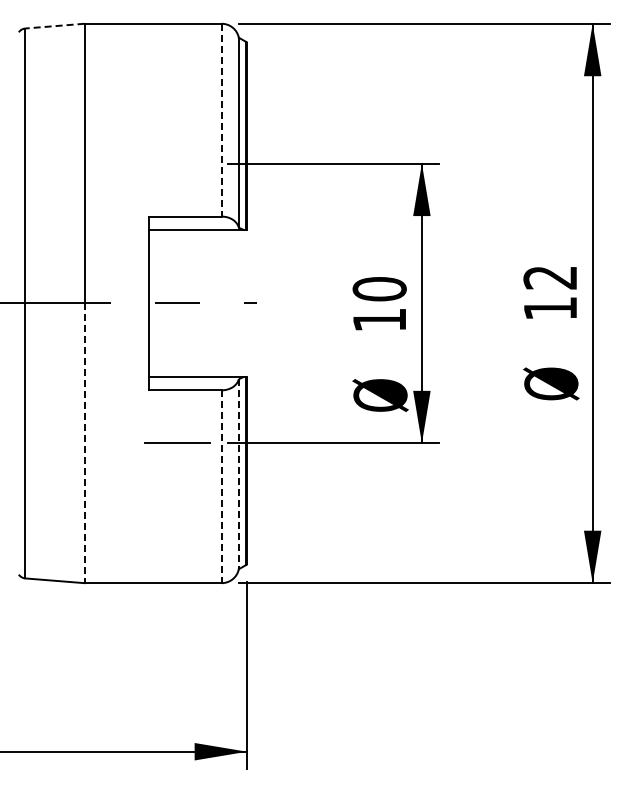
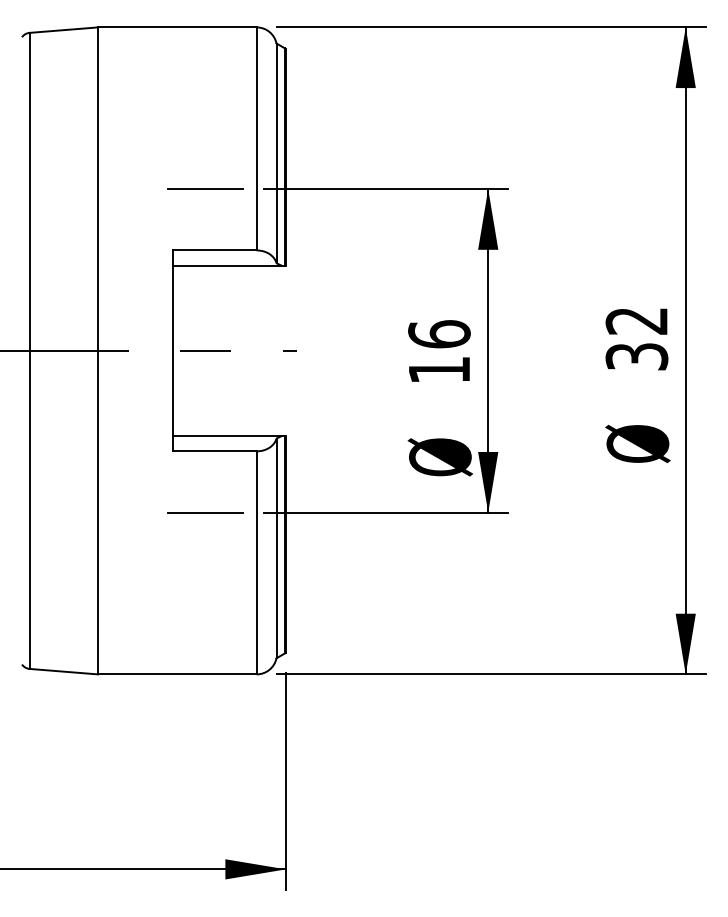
line: (54, 26) -> (63, 30), dashed -> solid
line: (221, 120) -> (256, 139), dashed -> solid
line: (177, 163) -> (205, 189), added
text: (379, 288) -> (439, 333), 10 -> 16
text: (550, 308) -> (636, 356), 12 -> 32
line: (84, 443) -> (97, 512), dashed -> solid
line: (238, 474) -> (276, 548), dashed -> solid
line: (221, 487) -> (256, 563), dashed -> solid

